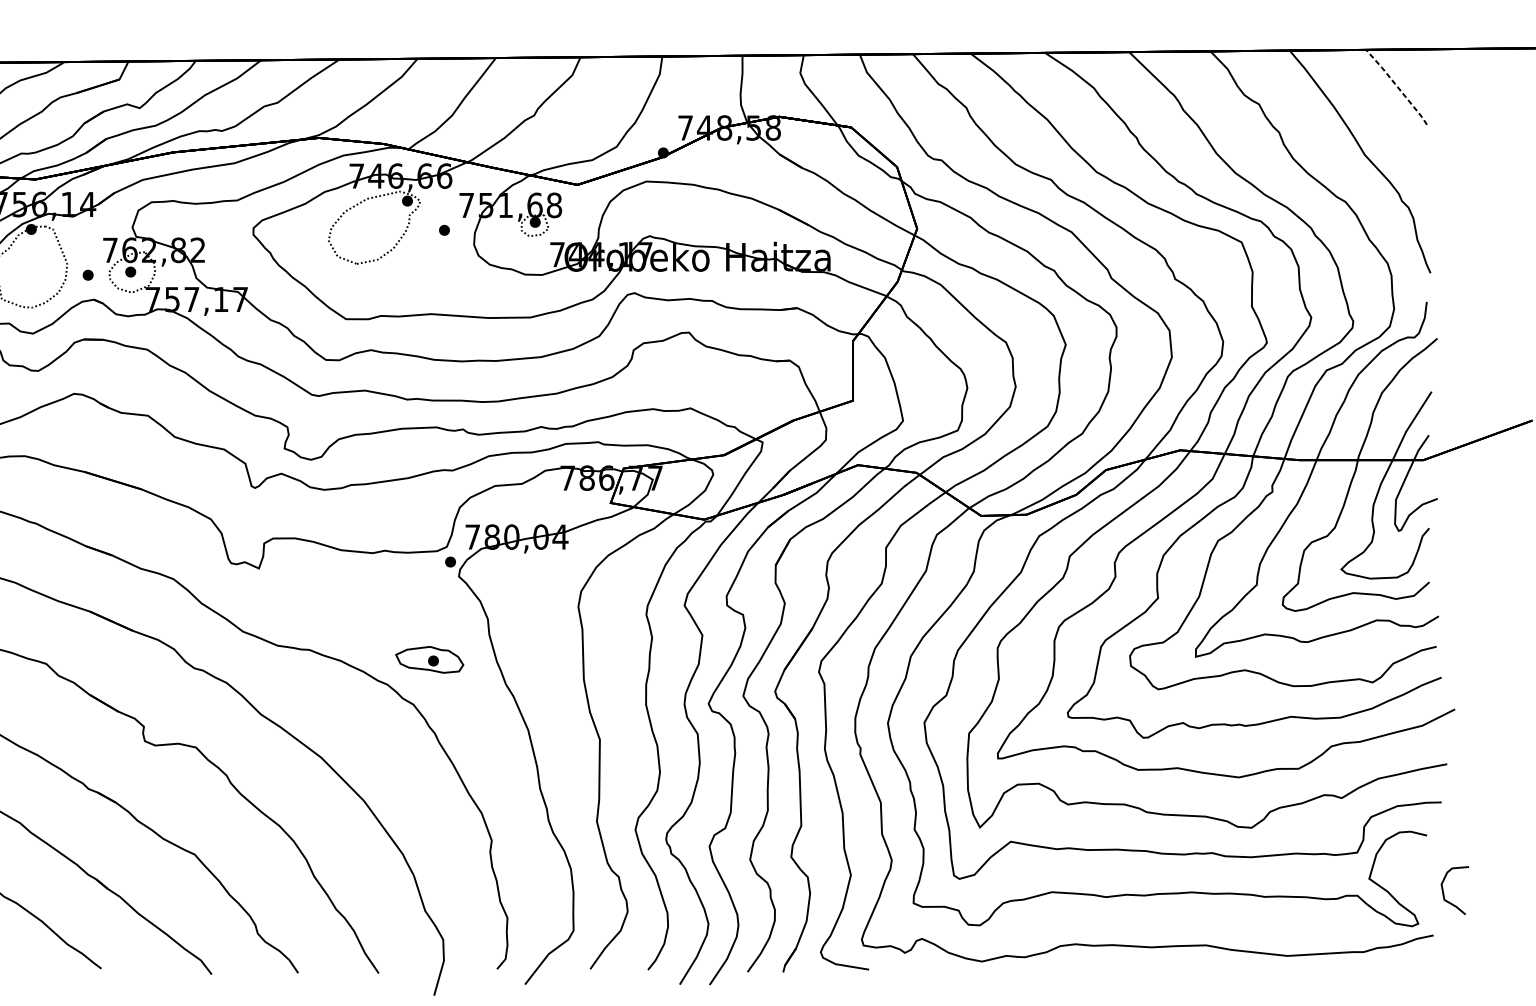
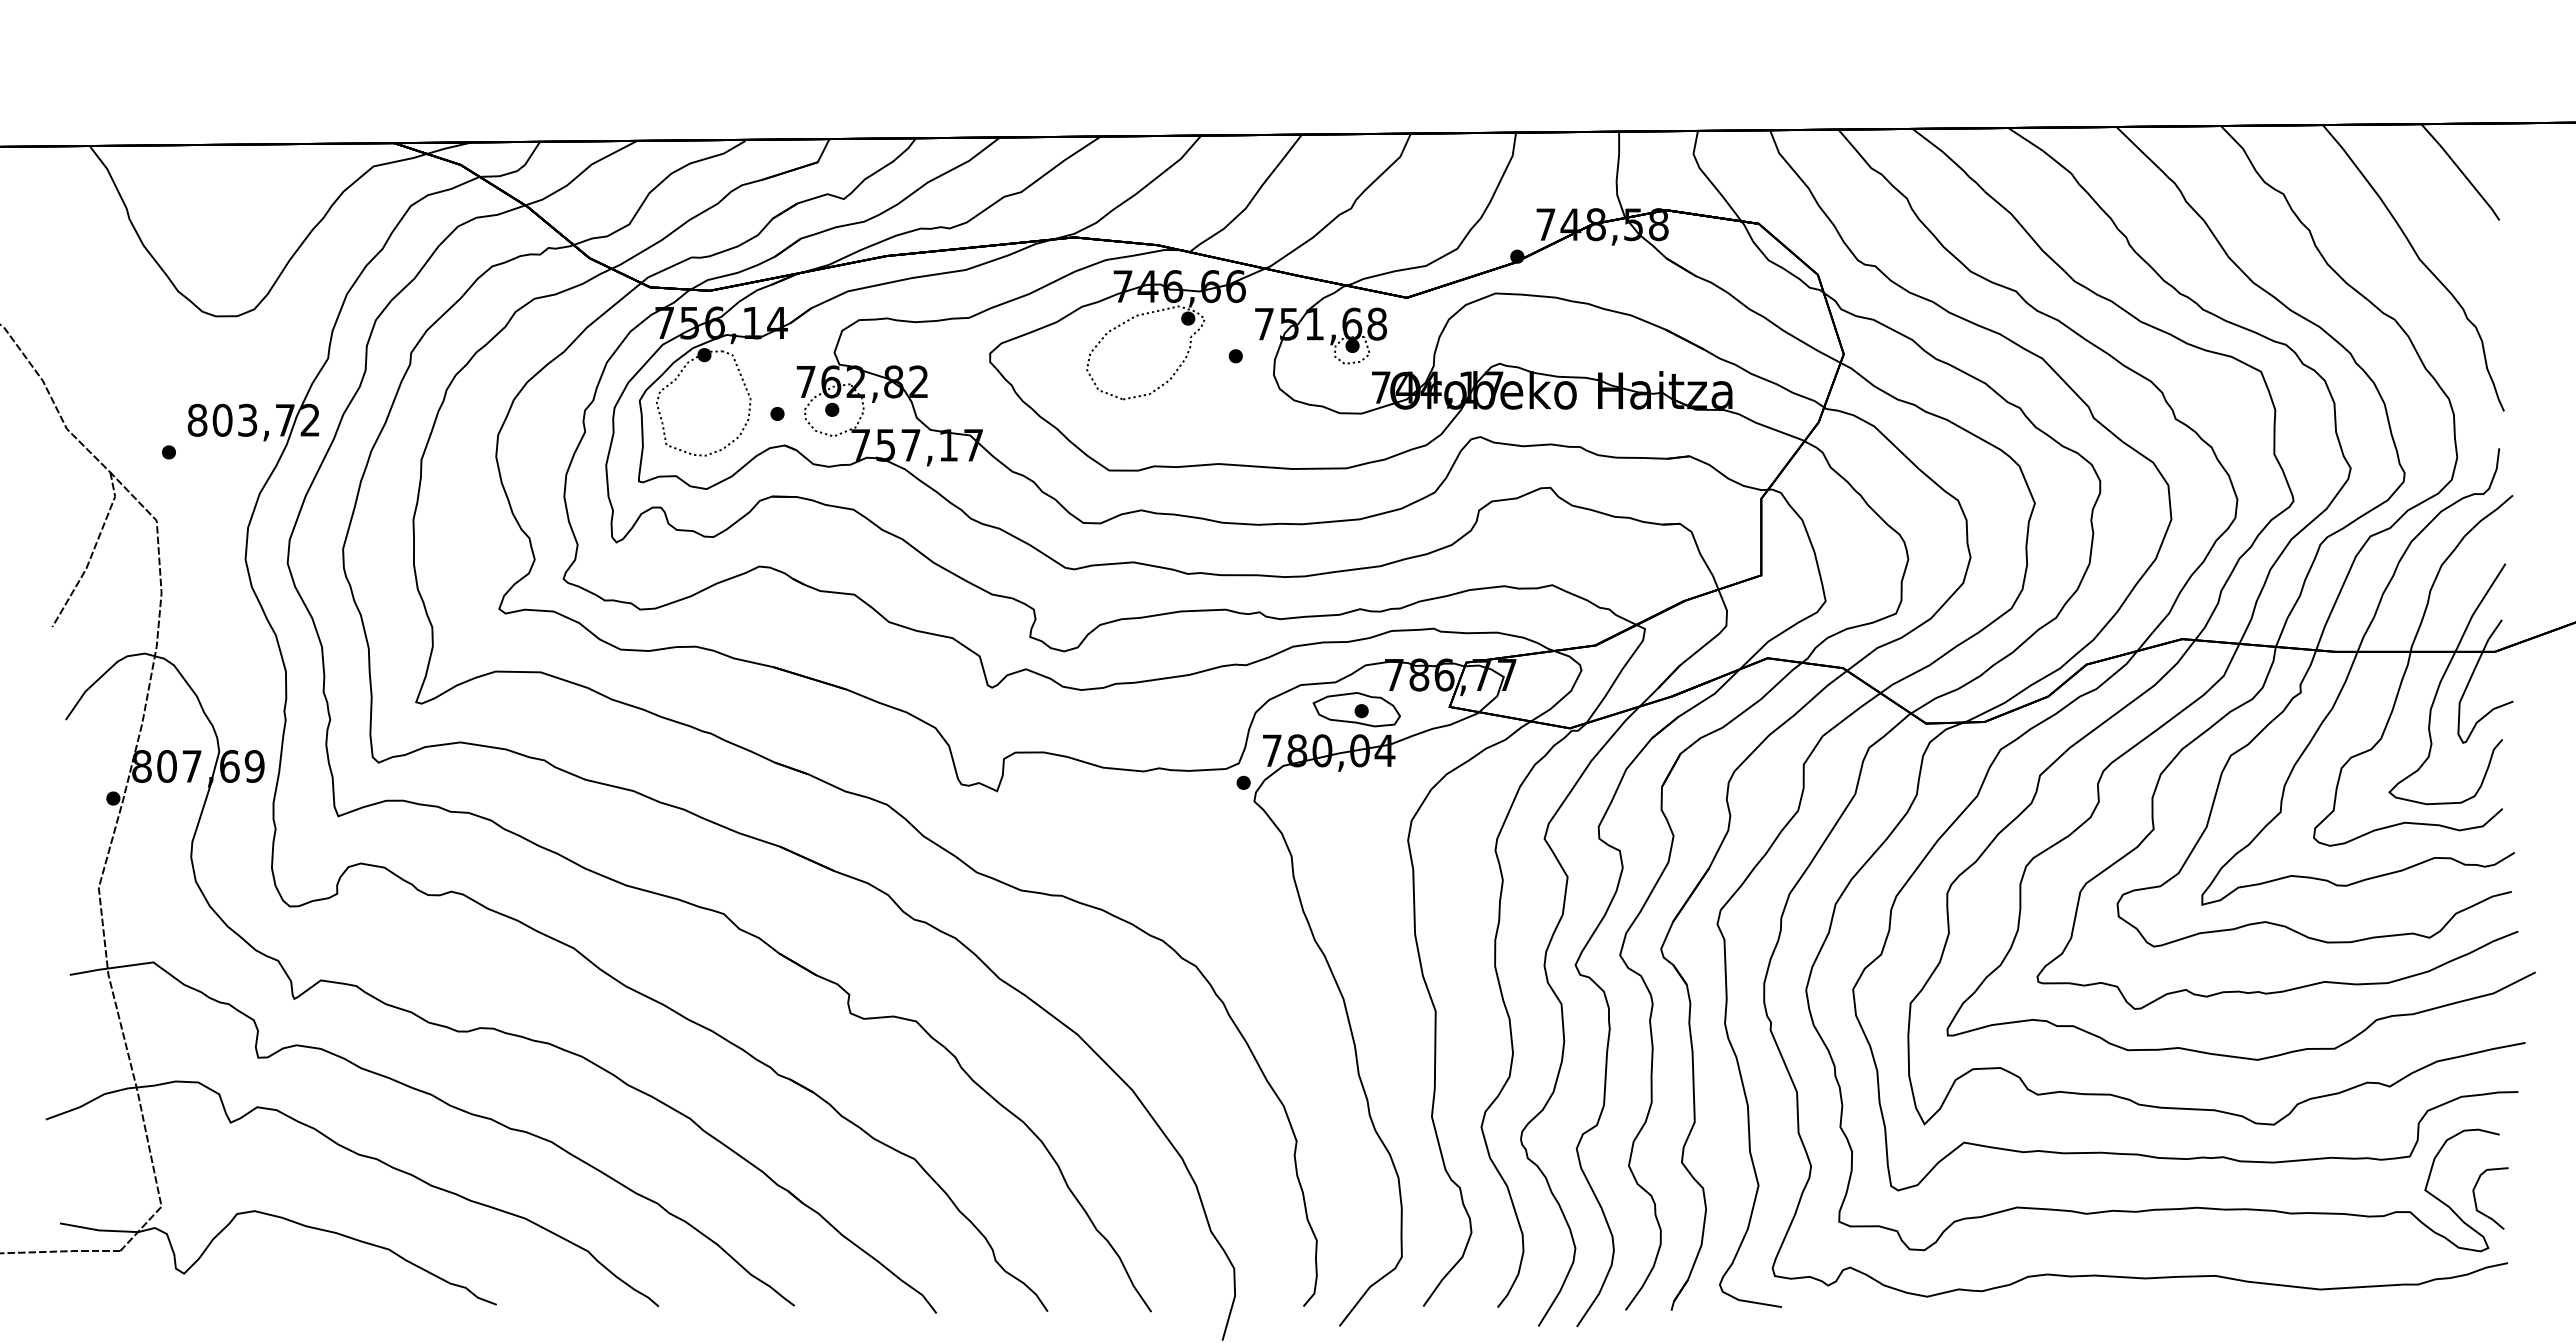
line: (1397, 86) -> (2461, 171), dashed -> solid
part: (429, 659) -> (1356, 709), moved
curve: (1444, 892) -> (2476, 1201), moved

